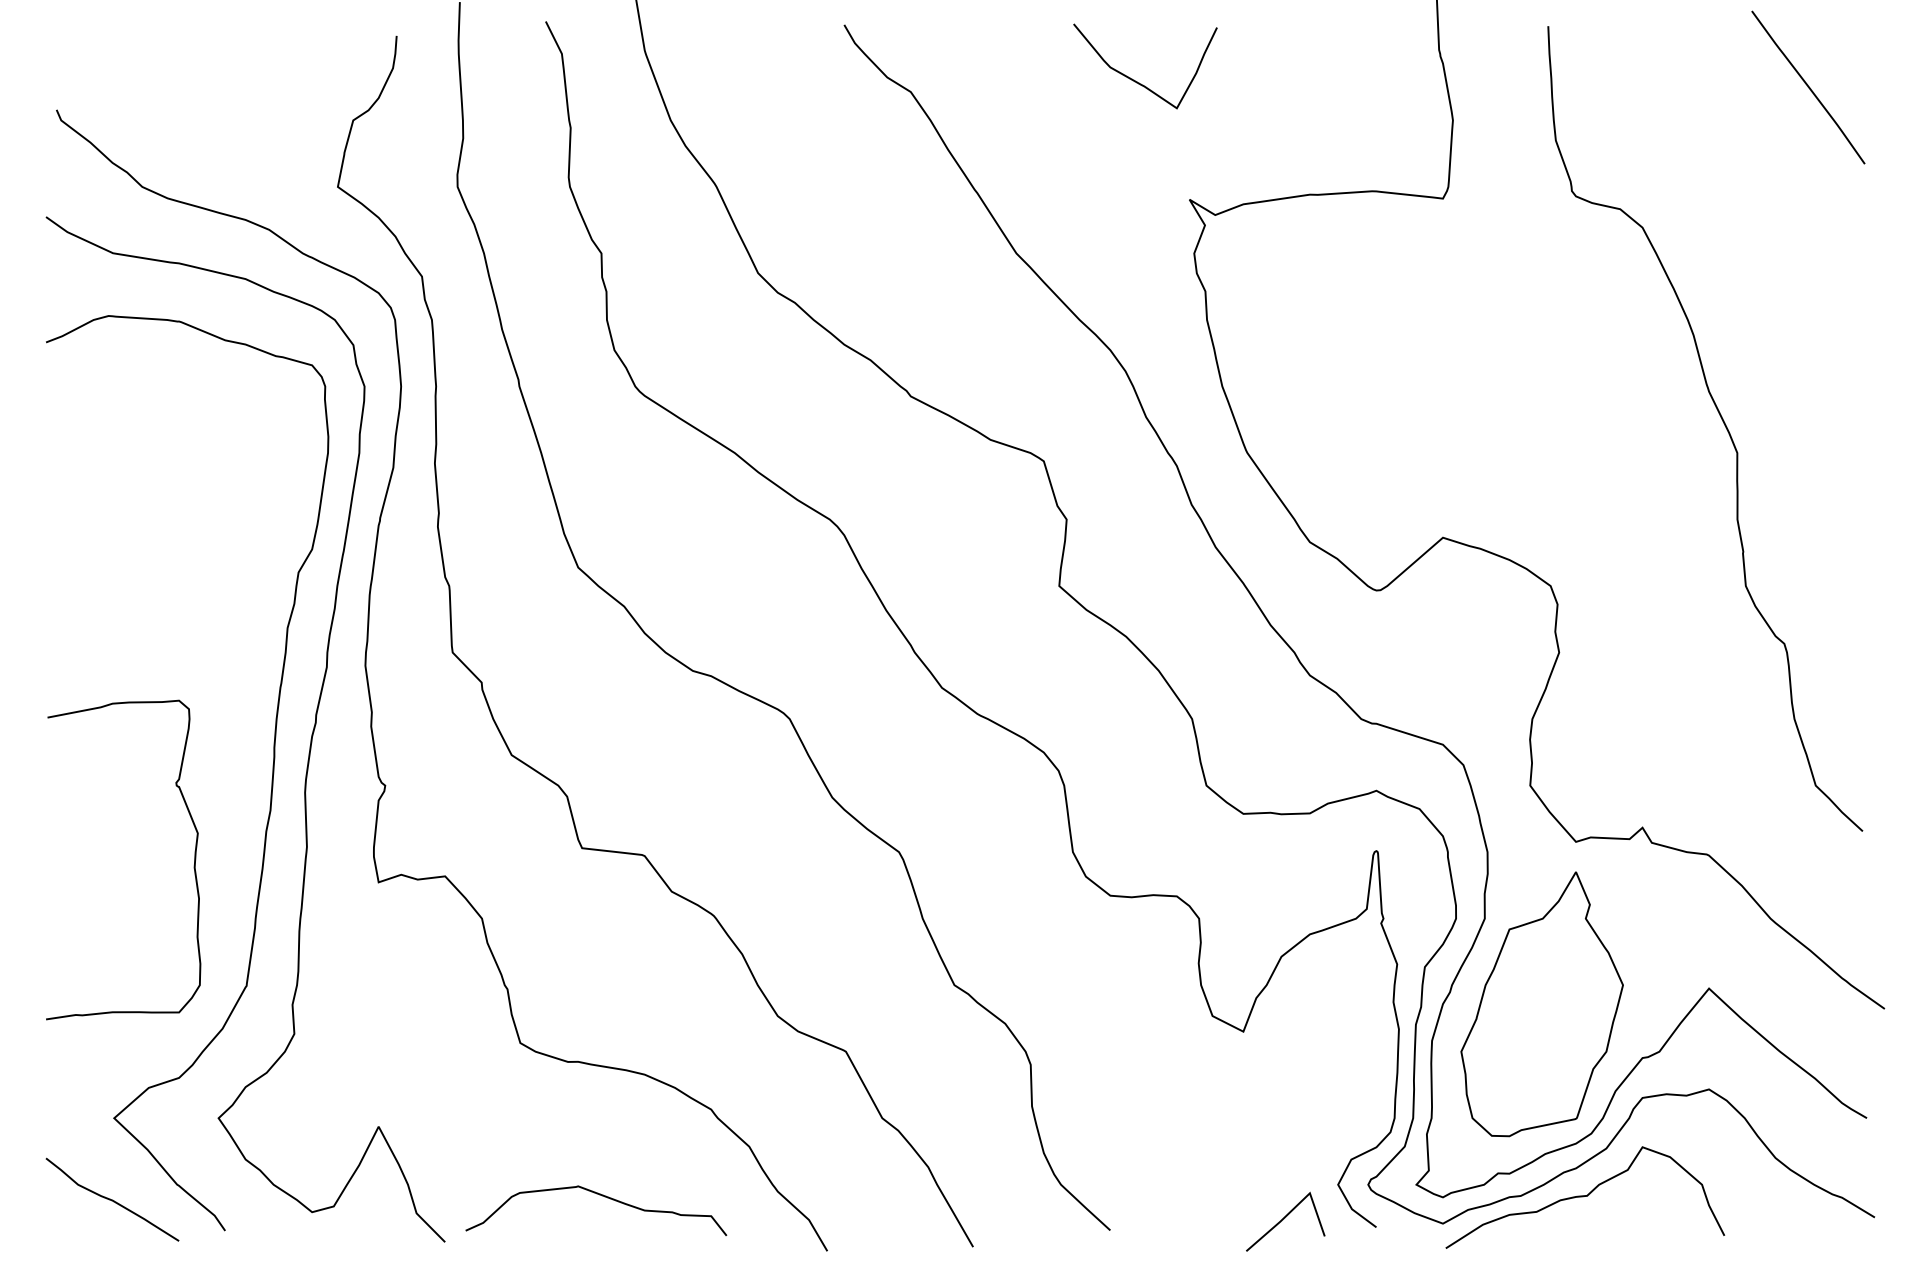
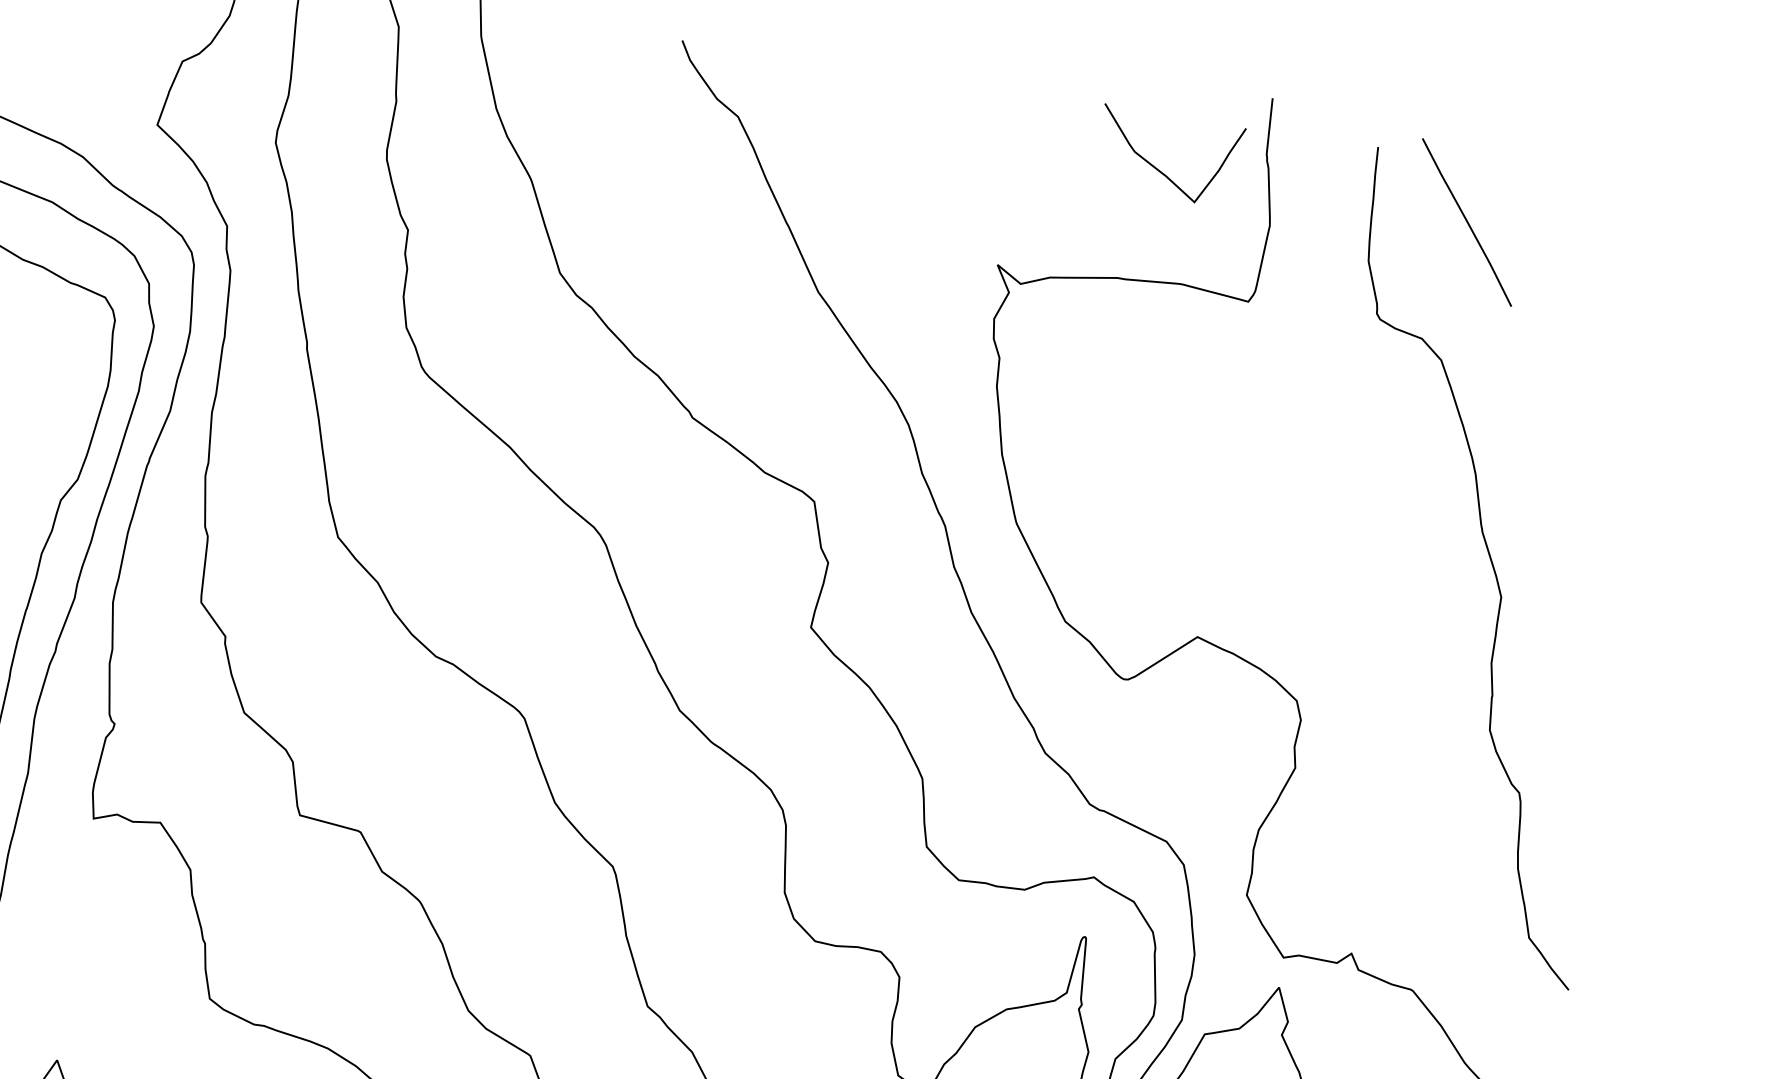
curve: (1137, 81) -> (1159, 169), moved
curve: (1808, 87) -> (1467, 222), moved

